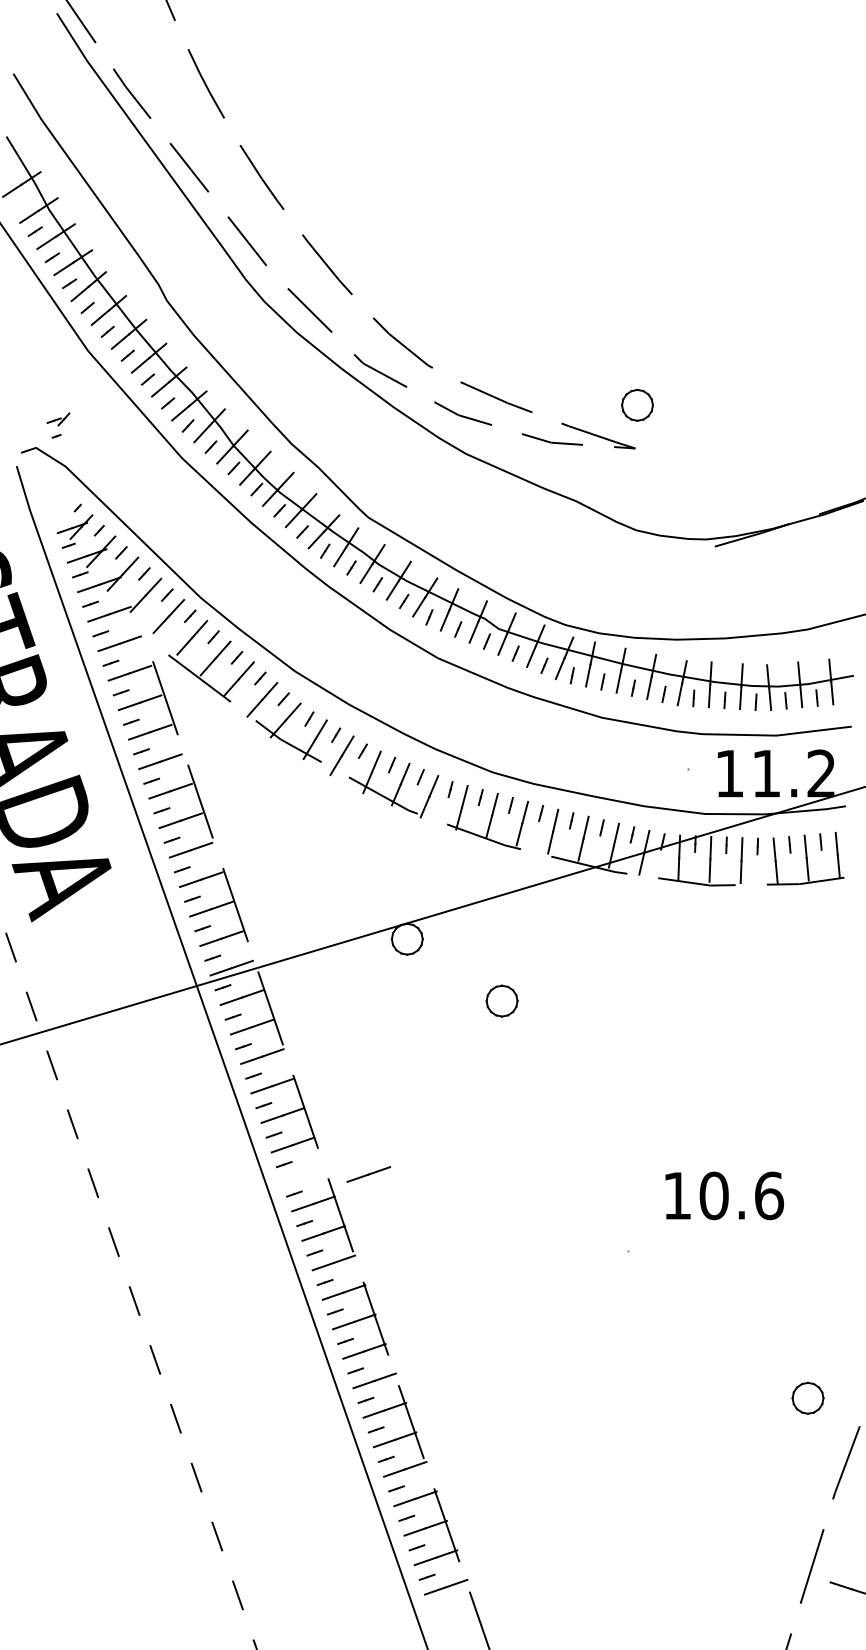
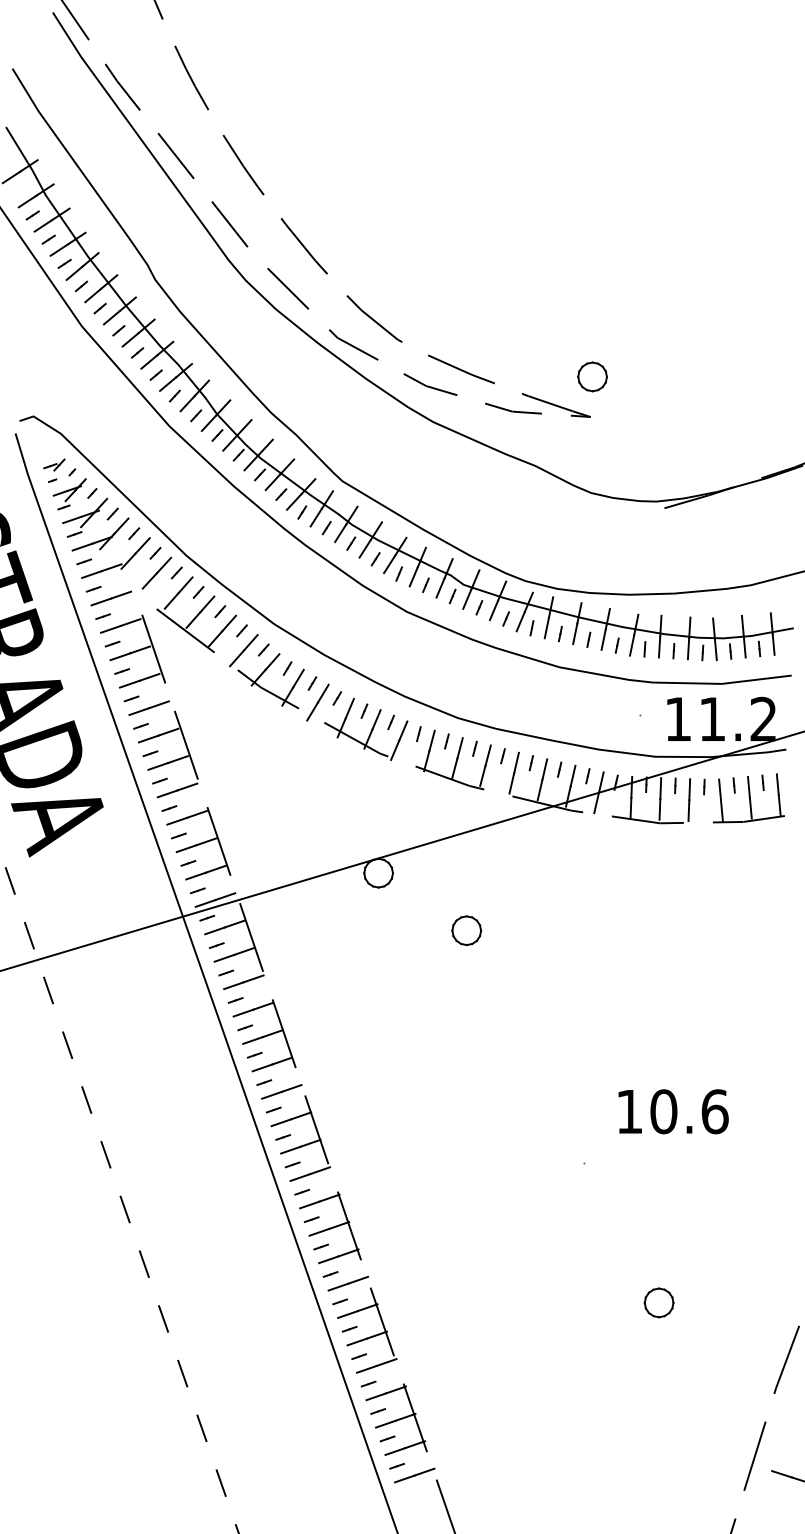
part: (58, 425) -> (54, 470), moved
line: (368, 1174) -> (281, 1091), moved
part: (807, 1397) -> (658, 1302), moved

